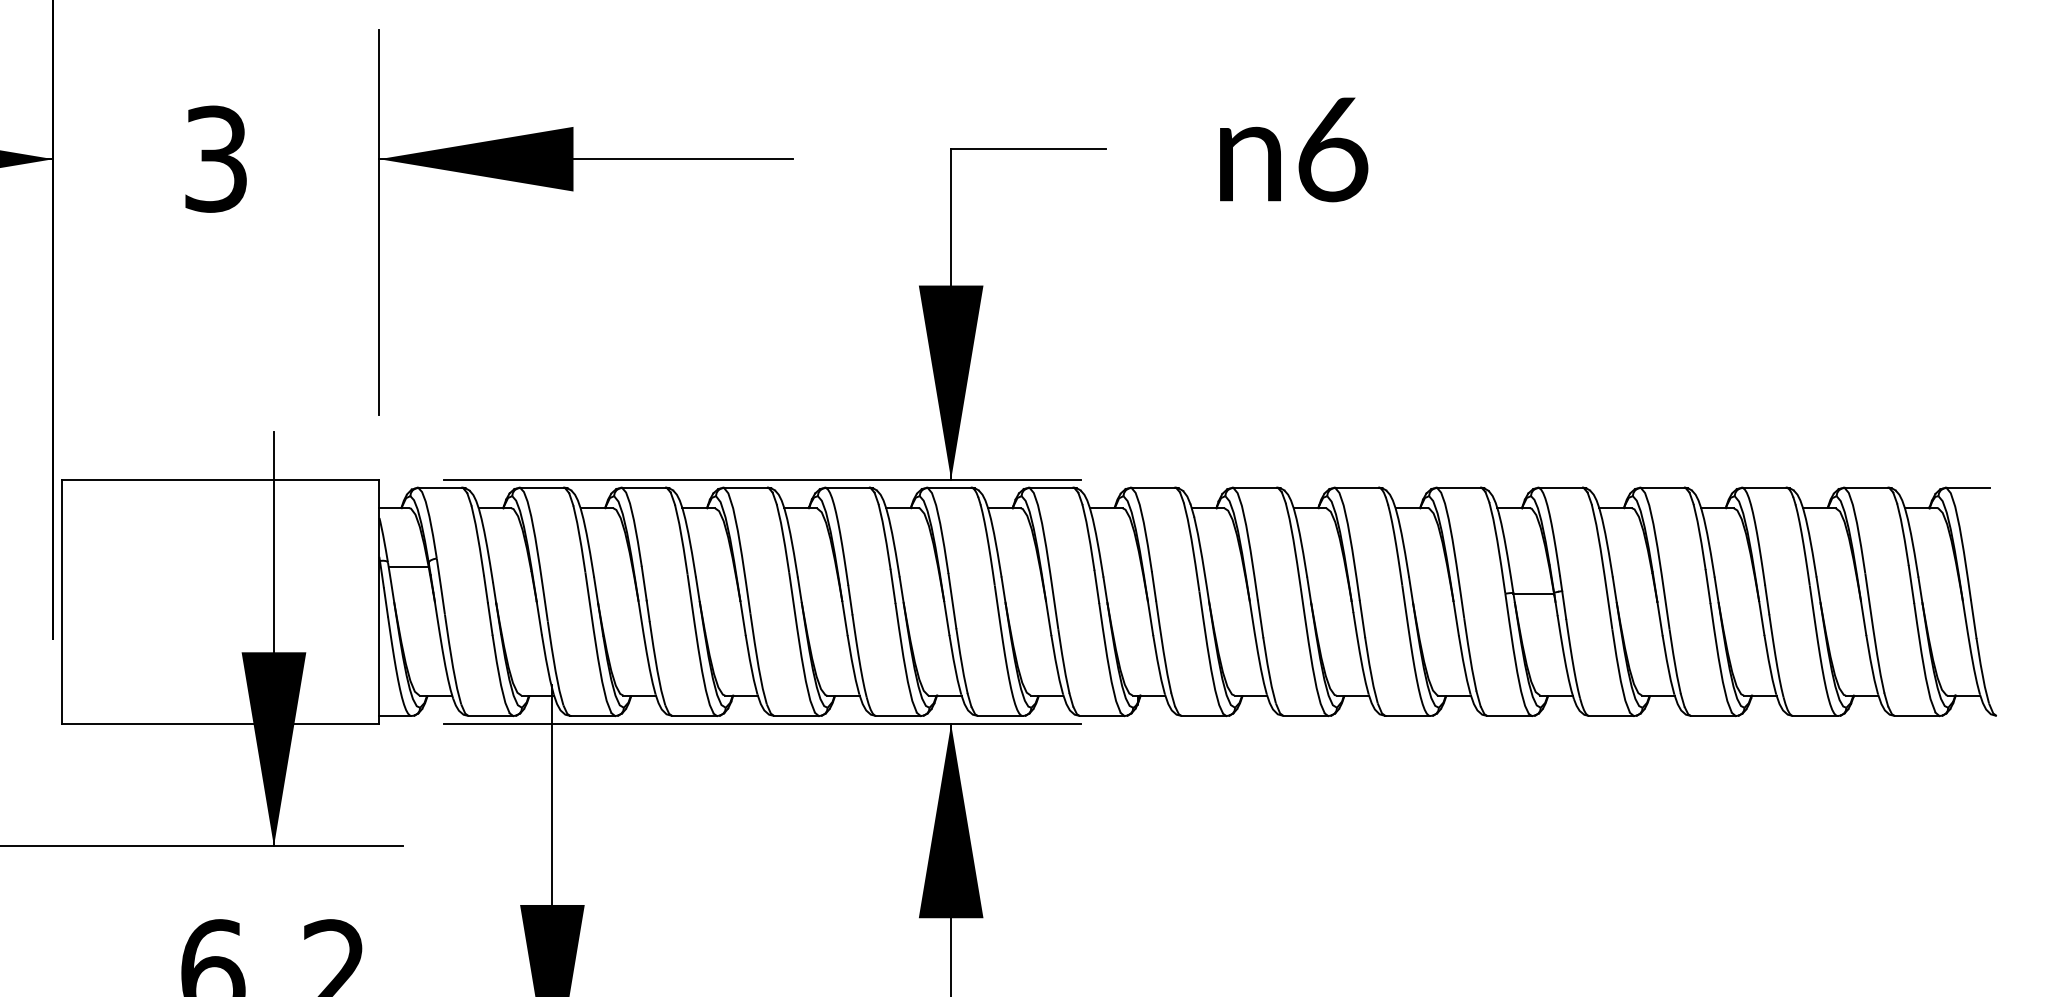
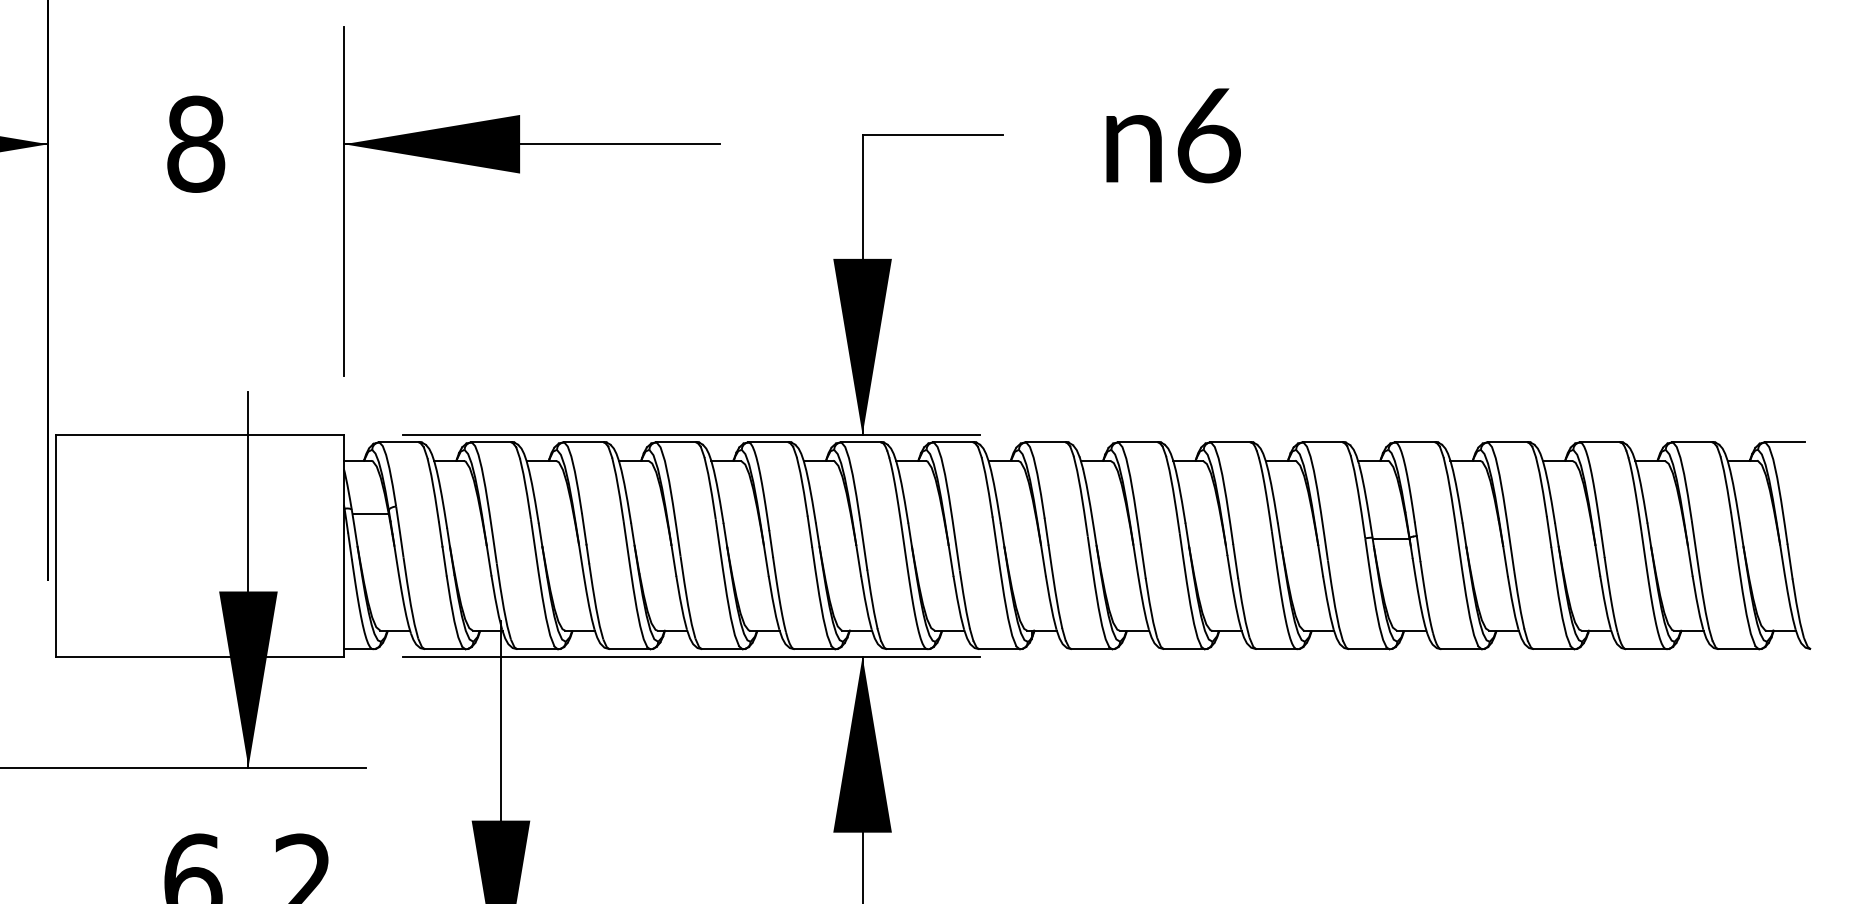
text: (216, 158) -> (196, 143), 3 -> 8

